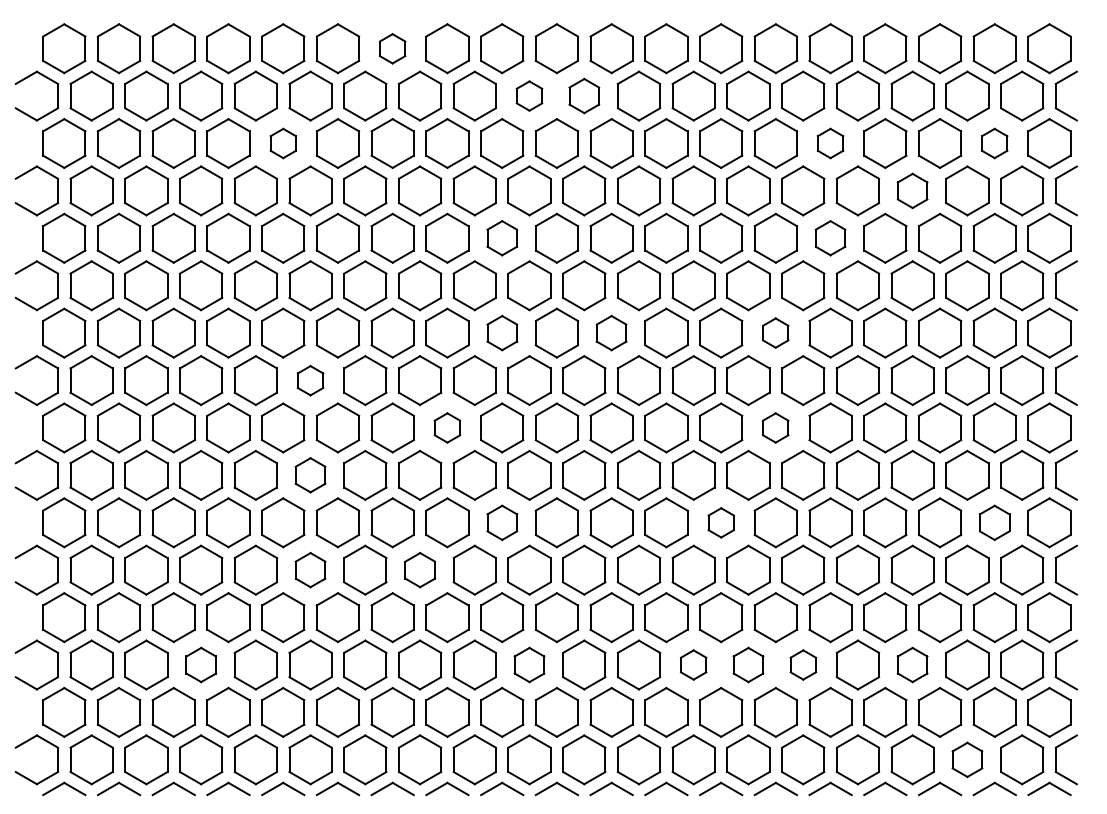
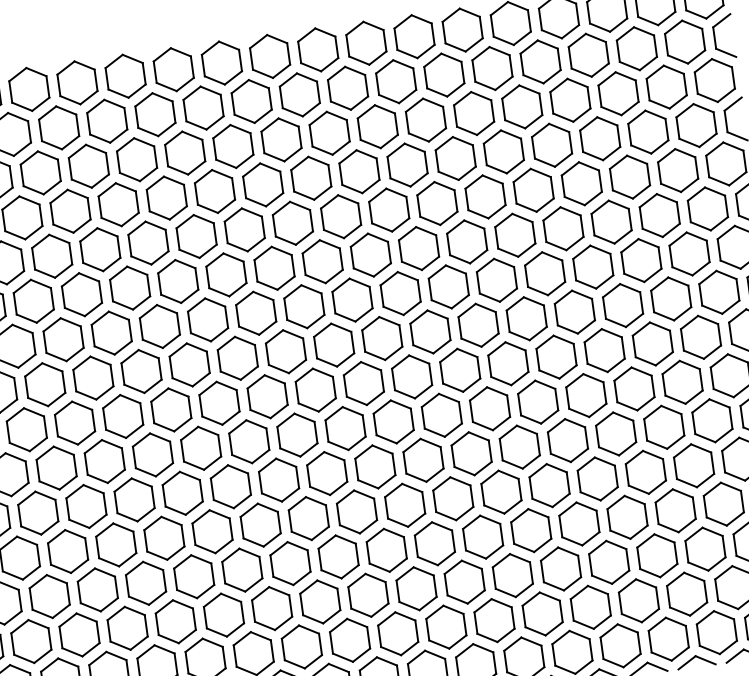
part: (392, 48) -> (125, 76), size x1.67
part: (529, 95) -> (251, 100), size x1.67
part: (584, 95) -> (299, 94), size x1.43
part: (283, 143) -> (40, 172), size x1.67
part: (830, 143) -> (522, 106), size x1.67
part: (994, 143) -> (666, 87), size x1.67
part: (912, 190) -> (599, 138), size x1.43
part: (502, 237) -> (244, 229), size x1.43
part: (830, 237) -> (533, 189), size x1.43
part: (502, 332) -> (256, 312), size x1.43
part: (611, 332) -> (352, 299), size x1.43
part: (775, 332) -> (496, 279), size x1.67
part: (310, 380) -> (93, 378), size x1.67
part: (447, 427) -> (219, 402), size x1.67
part: (775, 427) -> (508, 363), size x1.67
part: (310, 474) -> (104, 460), size x1.43
part: (502, 522) -> (279, 479), size x1.43
part: (721, 522) -> (471, 453), size x1.67
part: (994, 522) -> (712, 420), size x1.43
part: (310, 569) -> (116, 544), size x1.43
part: (420, 569) -> (212, 531), size x1.43
part: (201, 664) -> (31, 641), size x1.43
part: (529, 664) -> (320, 601), size x1.43
part: (693, 664) -> (464, 581), size x1.67
part: (748, 664) -> (512, 575), size x1.43
part: (803, 664) -> (561, 568), size x1.67
part: (912, 664) -> (657, 555), size x1.43
part: (967, 759) -> (716, 632), size x1.43

